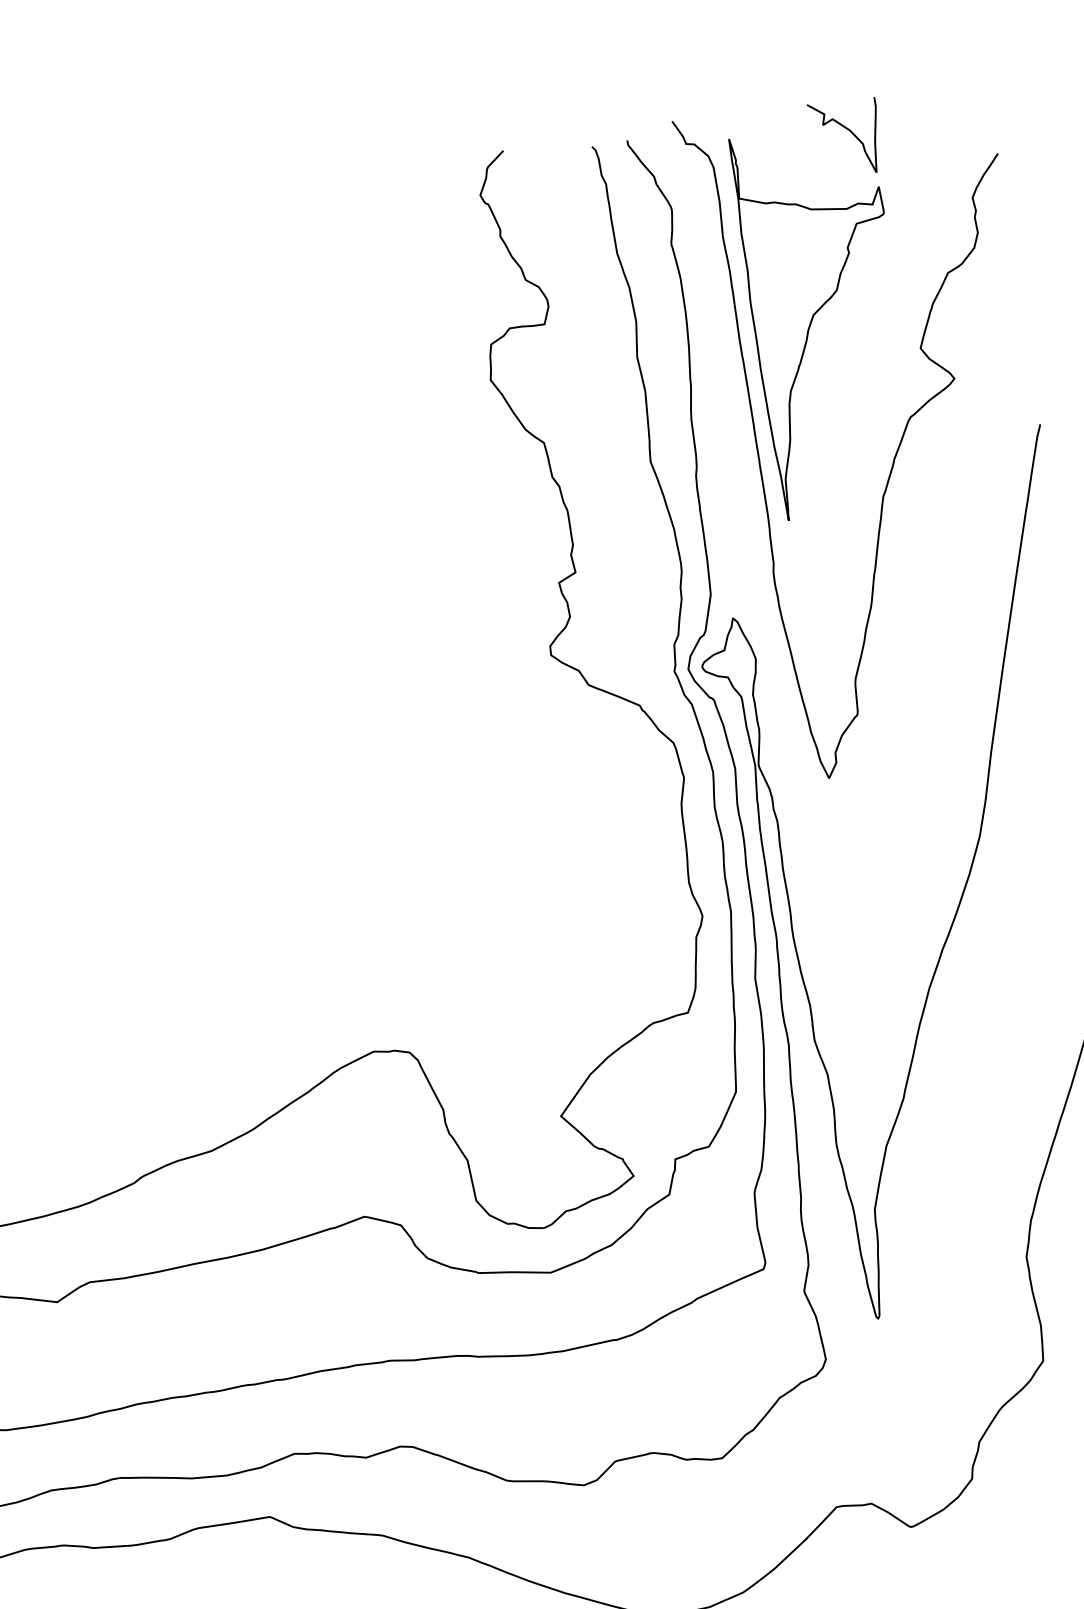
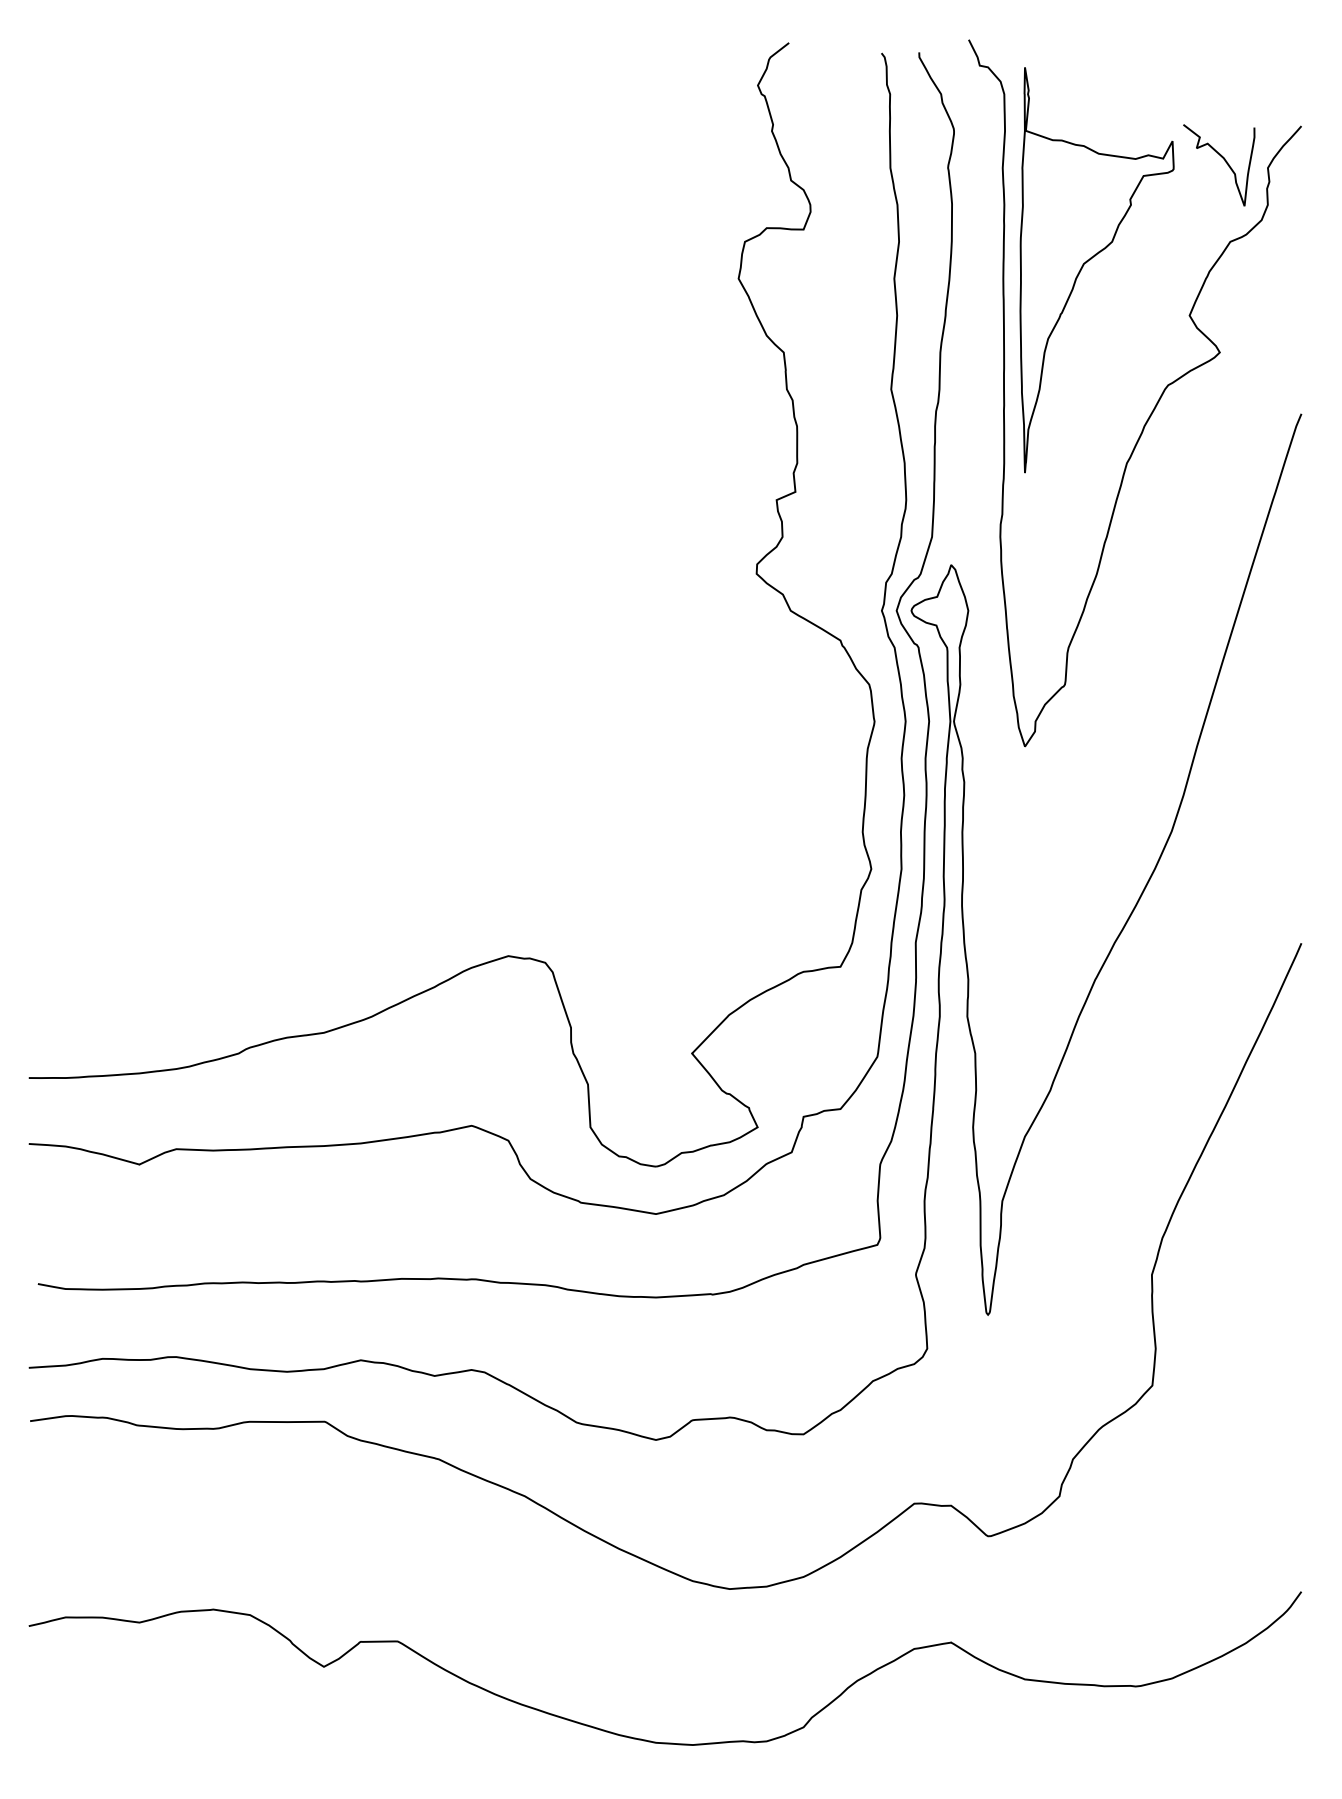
curve: (851, 133) -> (1224, 161), moved

